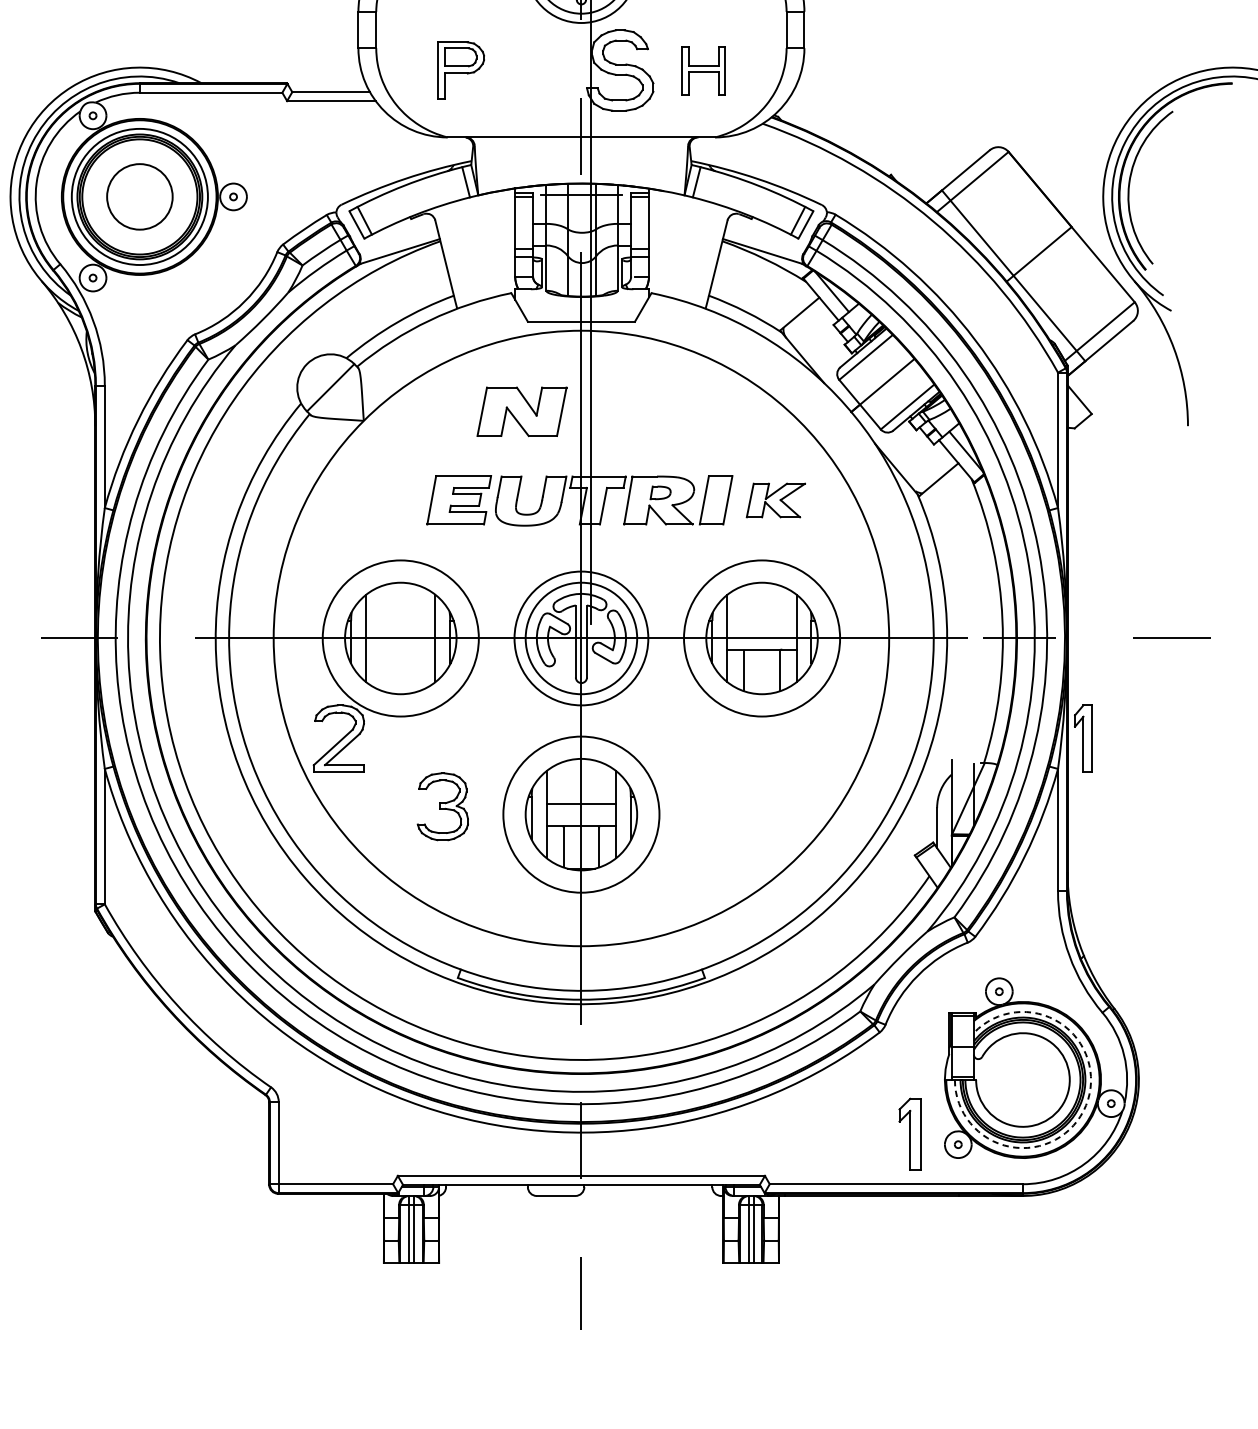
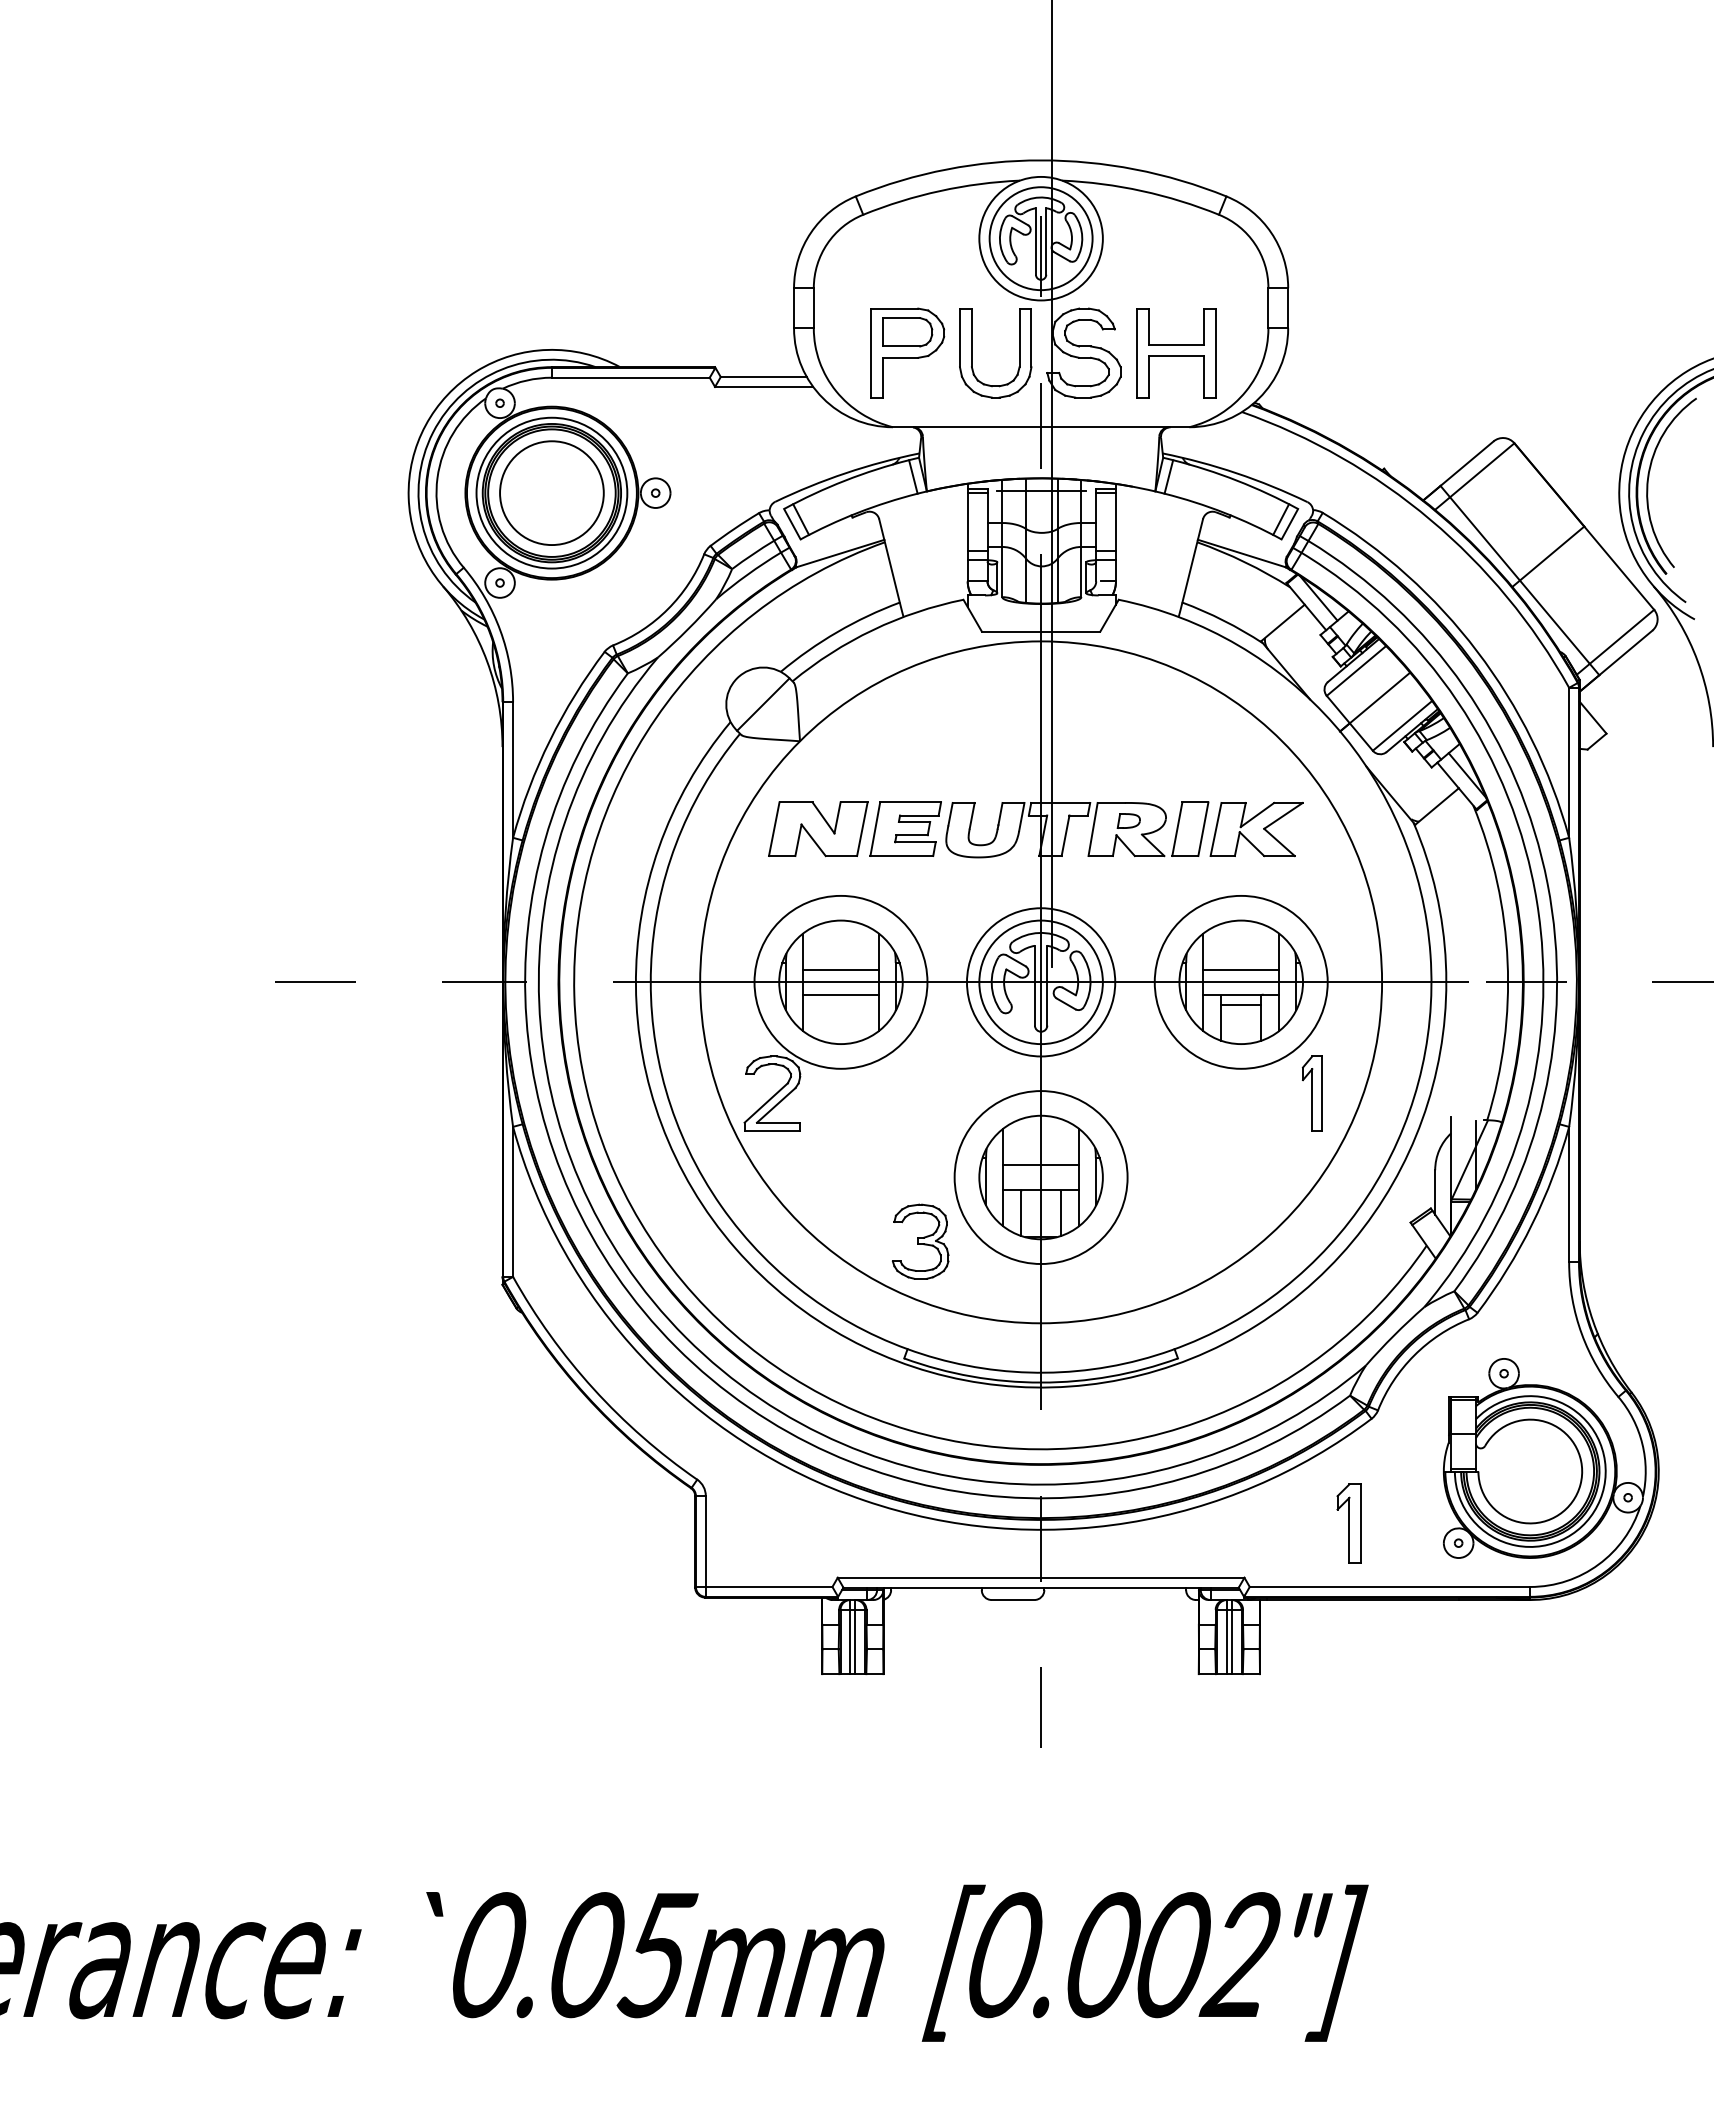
part: (460, 69) -> (907, 352), size x1.43
part: (519, 70) -> (972, 353), added
part: (703, 70) -> (1176, 353), size x1.67
circle: (139, 196) -> (551, 492), size x1.43
part: (522, 412) -> (818, 829), moved
part: (775, 500) -> (1256, 829), size x1.43
line: (400, 627) -> (840, 970), added
line: (761, 627) -> (1240, 970), added
line: (400, 649) -> (840, 994), added
line: (762, 658) -> (1241, 1004), added
part: (1083, 738) -> (1312, 1093), moved
part: (442, 806) -> (920, 1241), moved
arc: (1086, 1105) -> (1600, 1499), dashed -> solid
part: (909, 1134) -> (1348, 1523), moved

